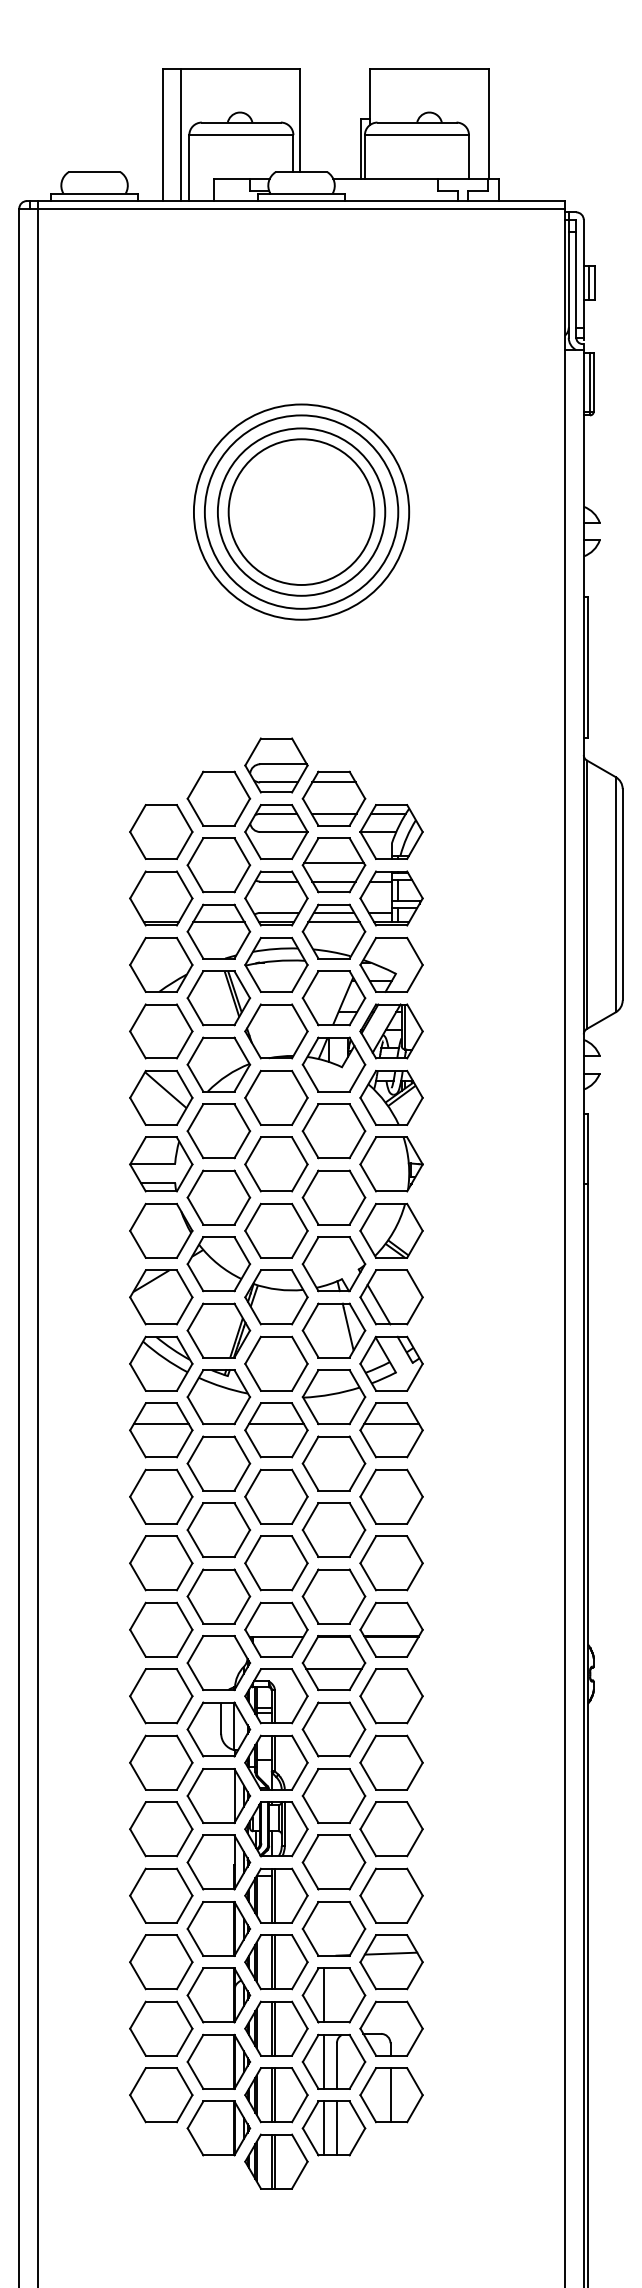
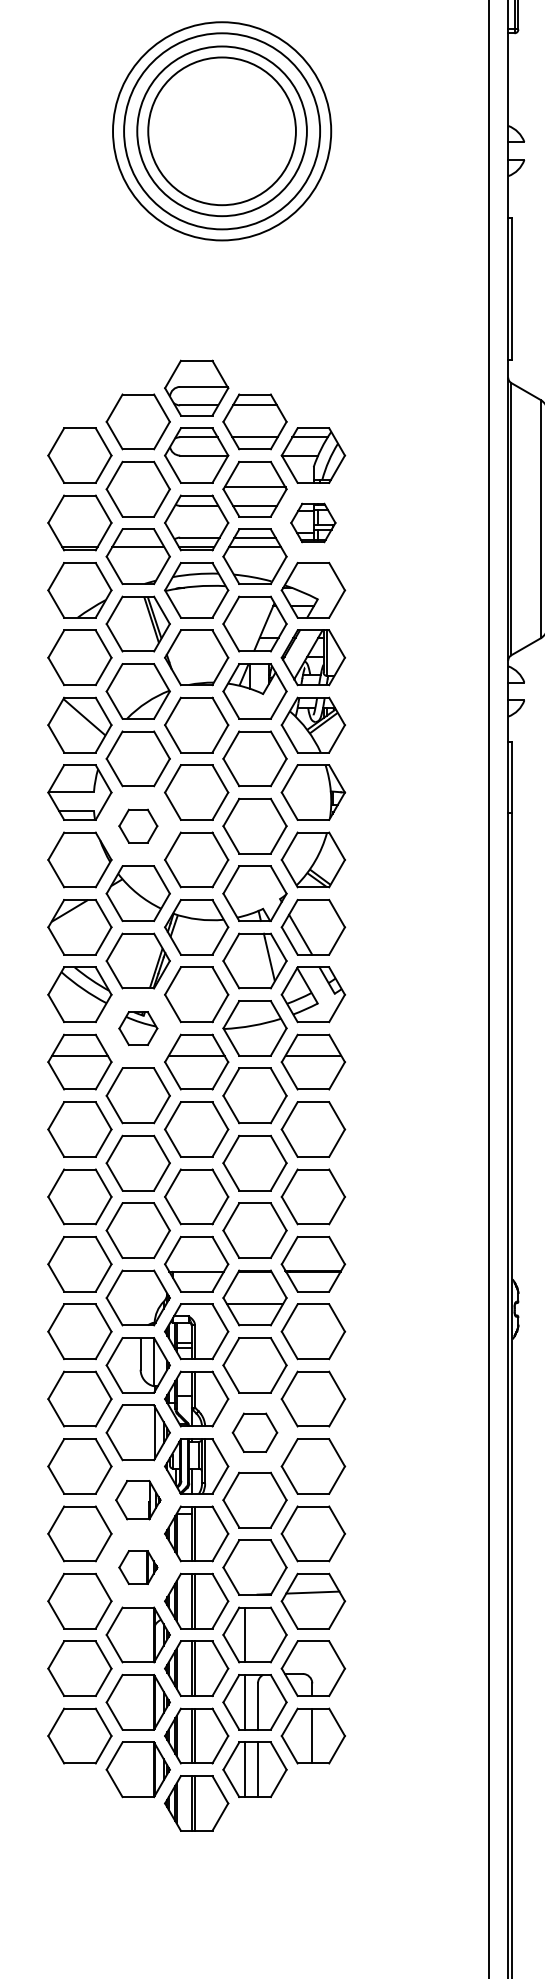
part: (391, 898) -> (313, 522), size x0.7
part: (218, 1197) -> (137, 826), size x0.6
part: (218, 1397) -> (137, 1028), size x0.6
part: (333, 1795) -> (254, 1432), size x0.7
part: (218, 1862) -> (137, 1500), size x0.7
part: (218, 1928) -> (137, 1567), size x0.6

